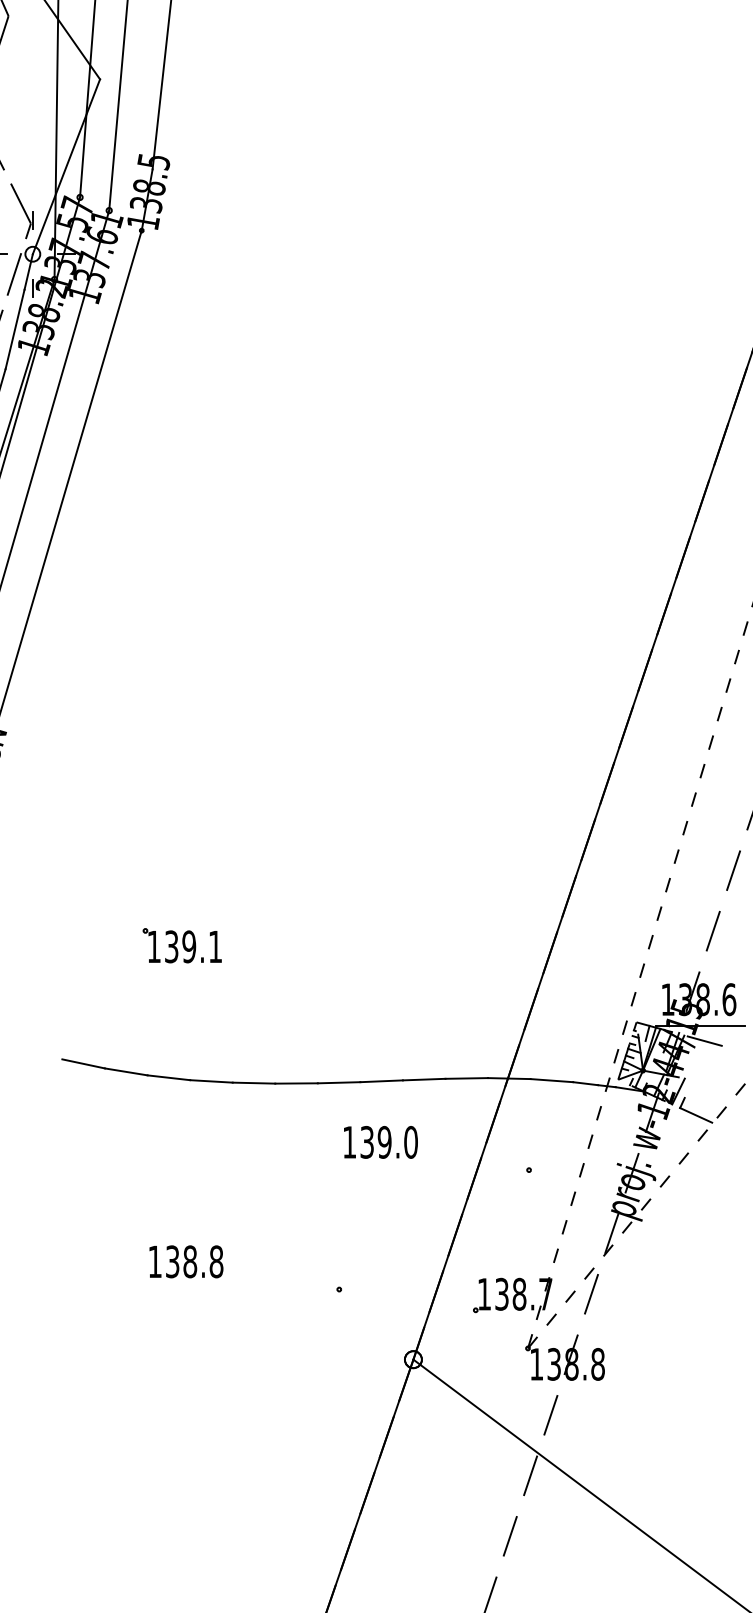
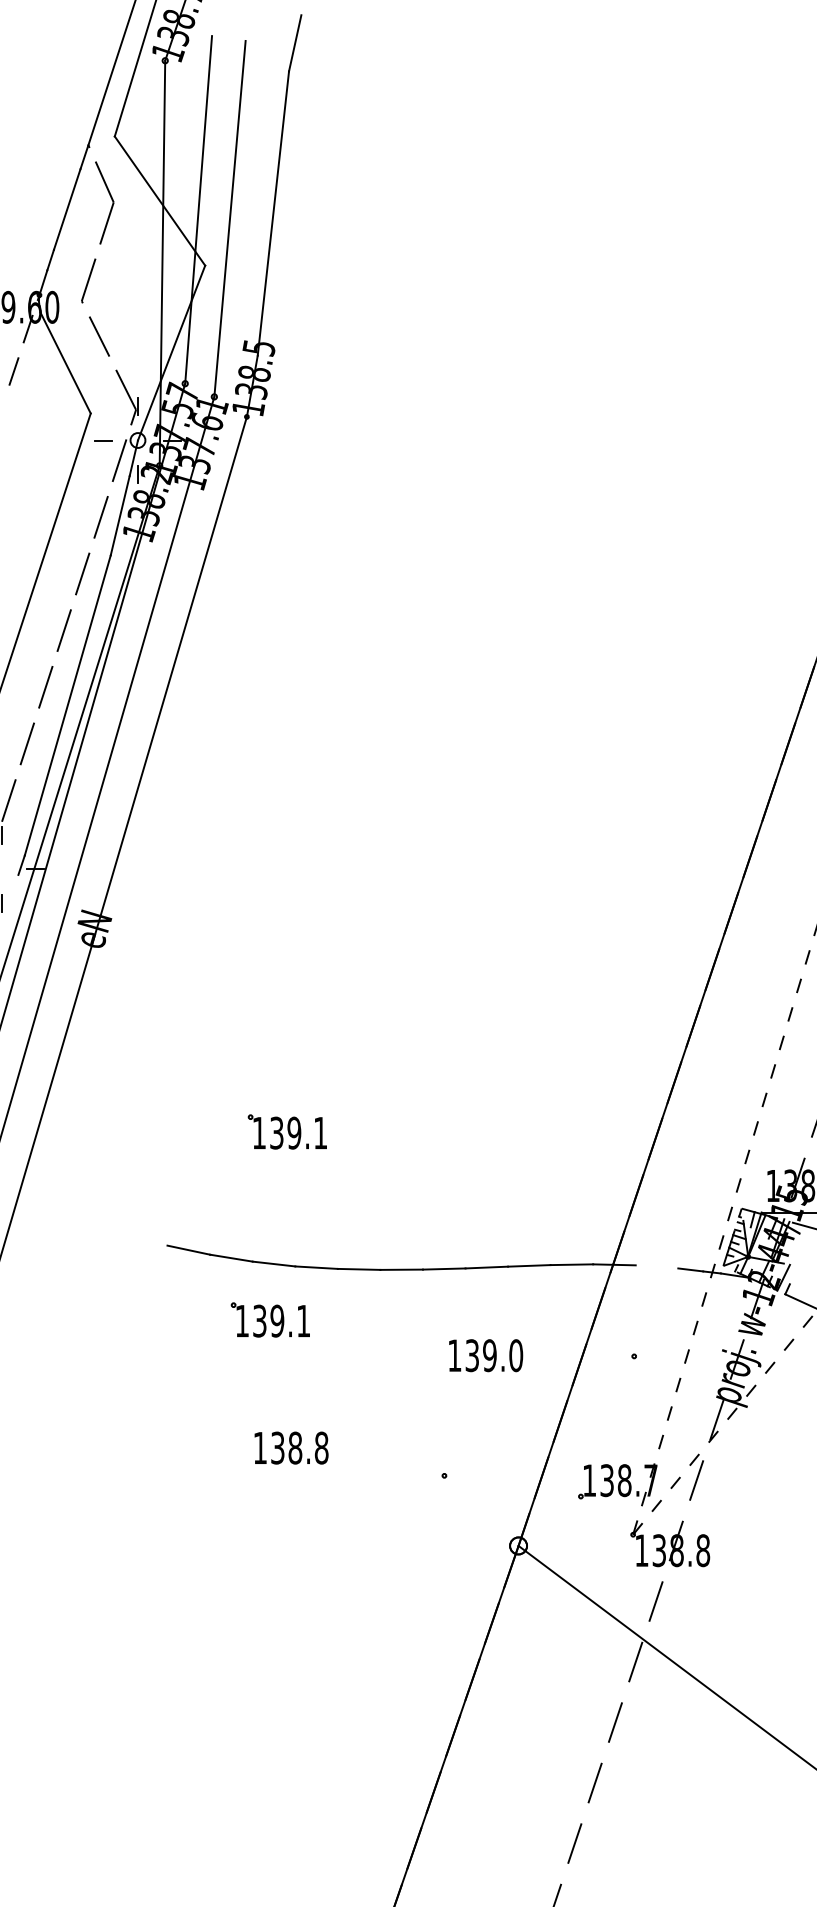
line: (551, 1080) -> (656, 1266), removed
part: (164, 1133) -> (269, 1319), added
text: (381, 1142) -> (486, 1355), moved

